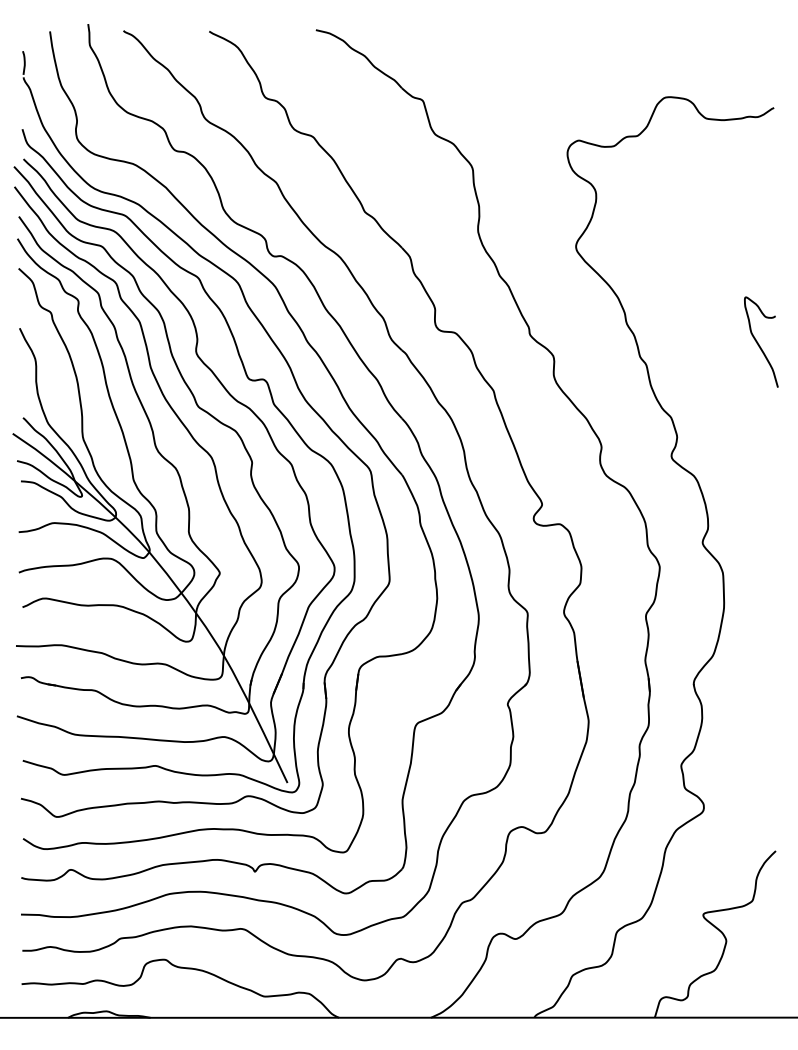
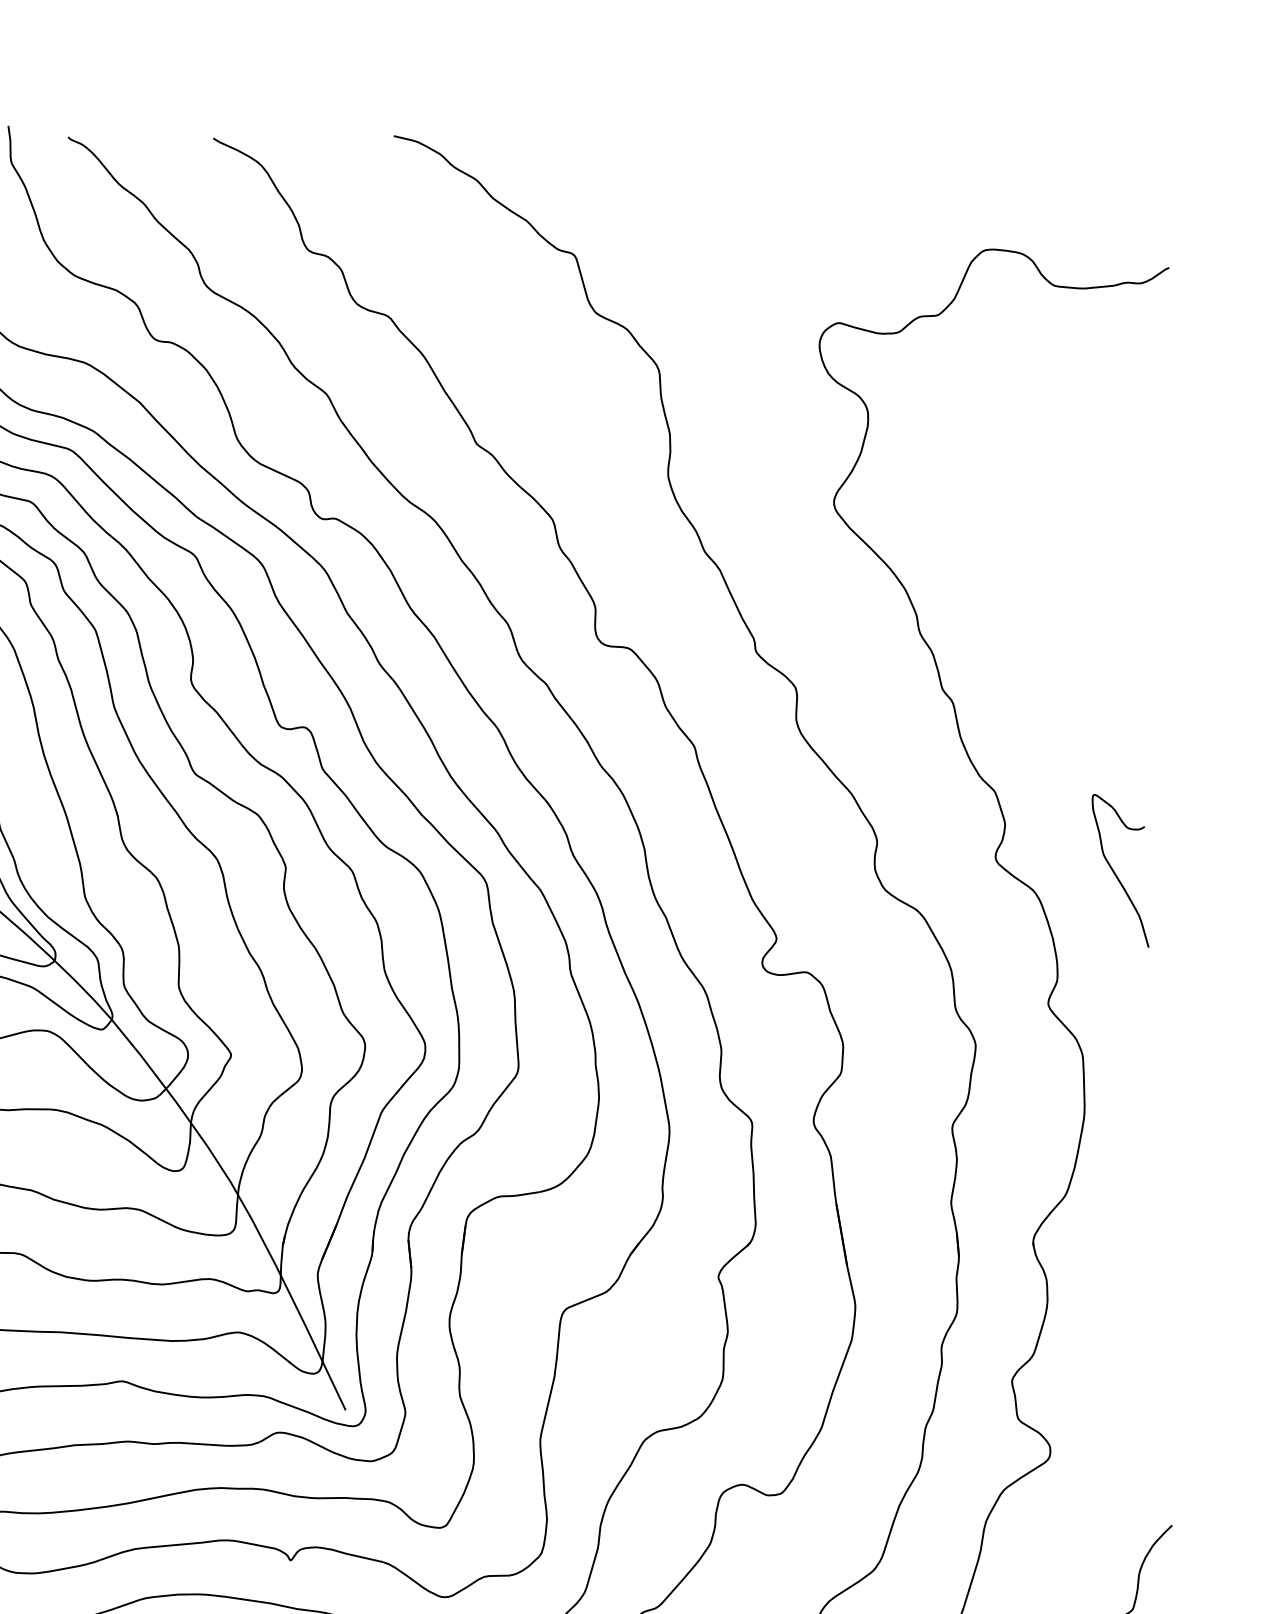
curve: (758, 342) -> (1115, 871), moved

